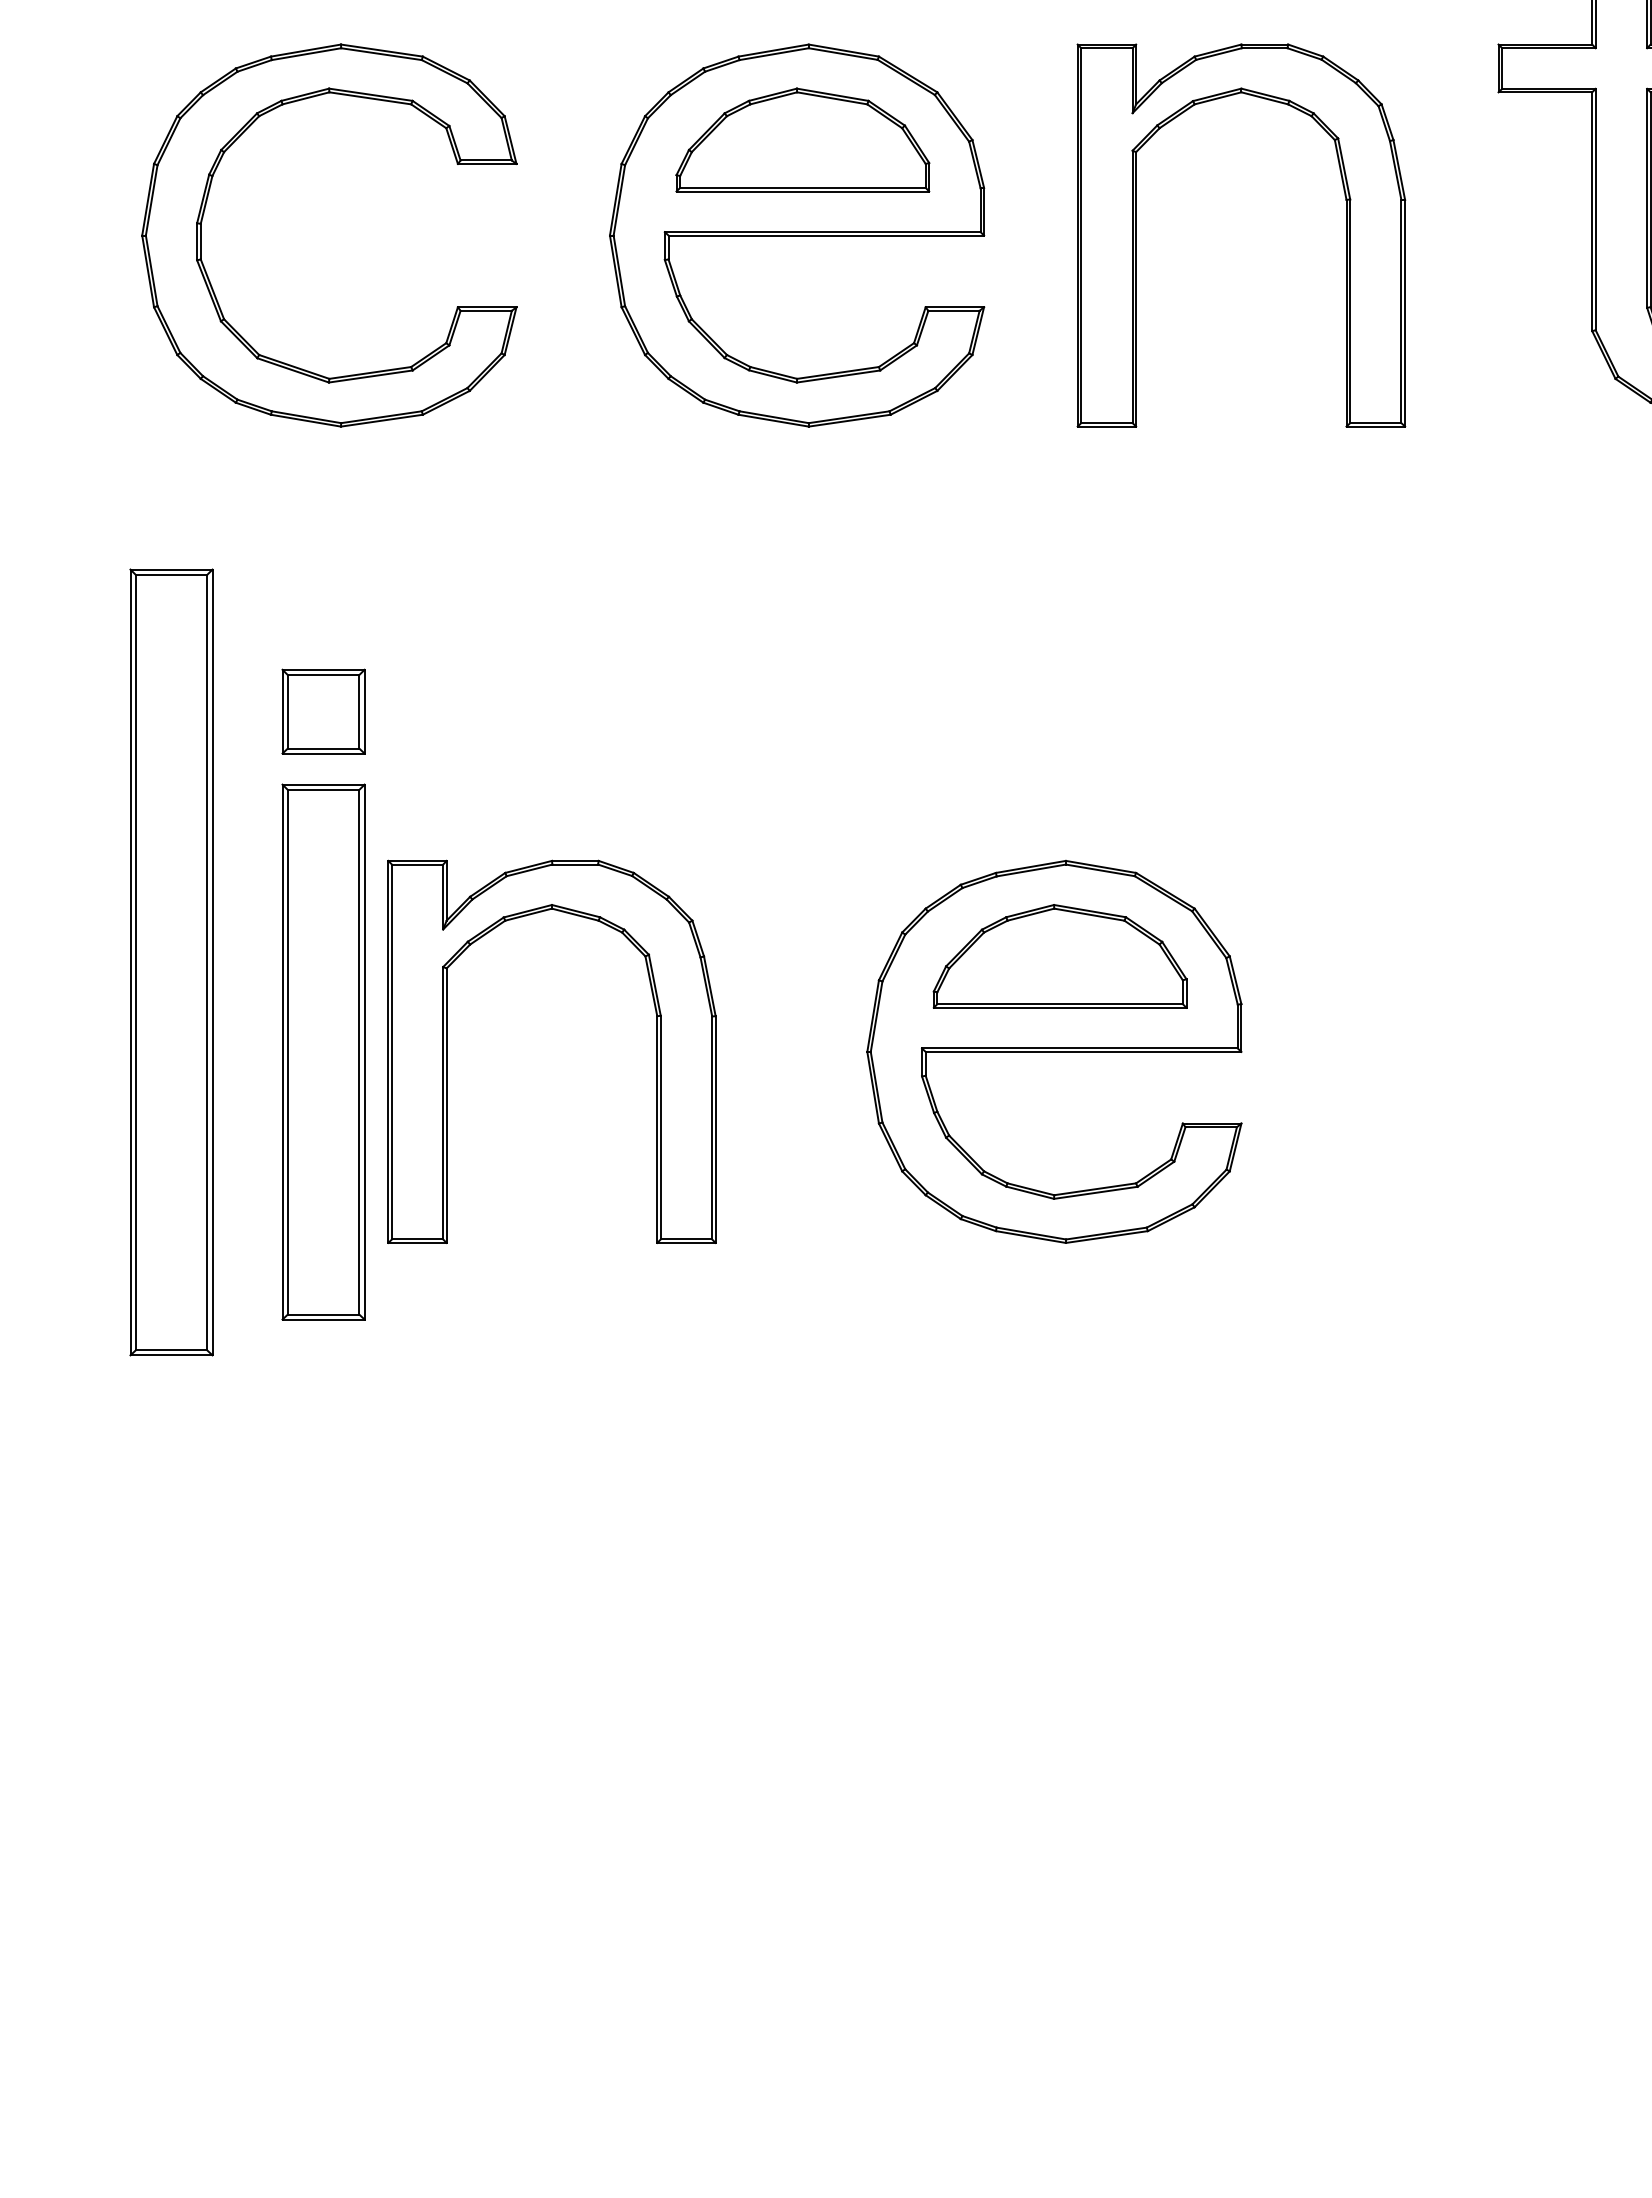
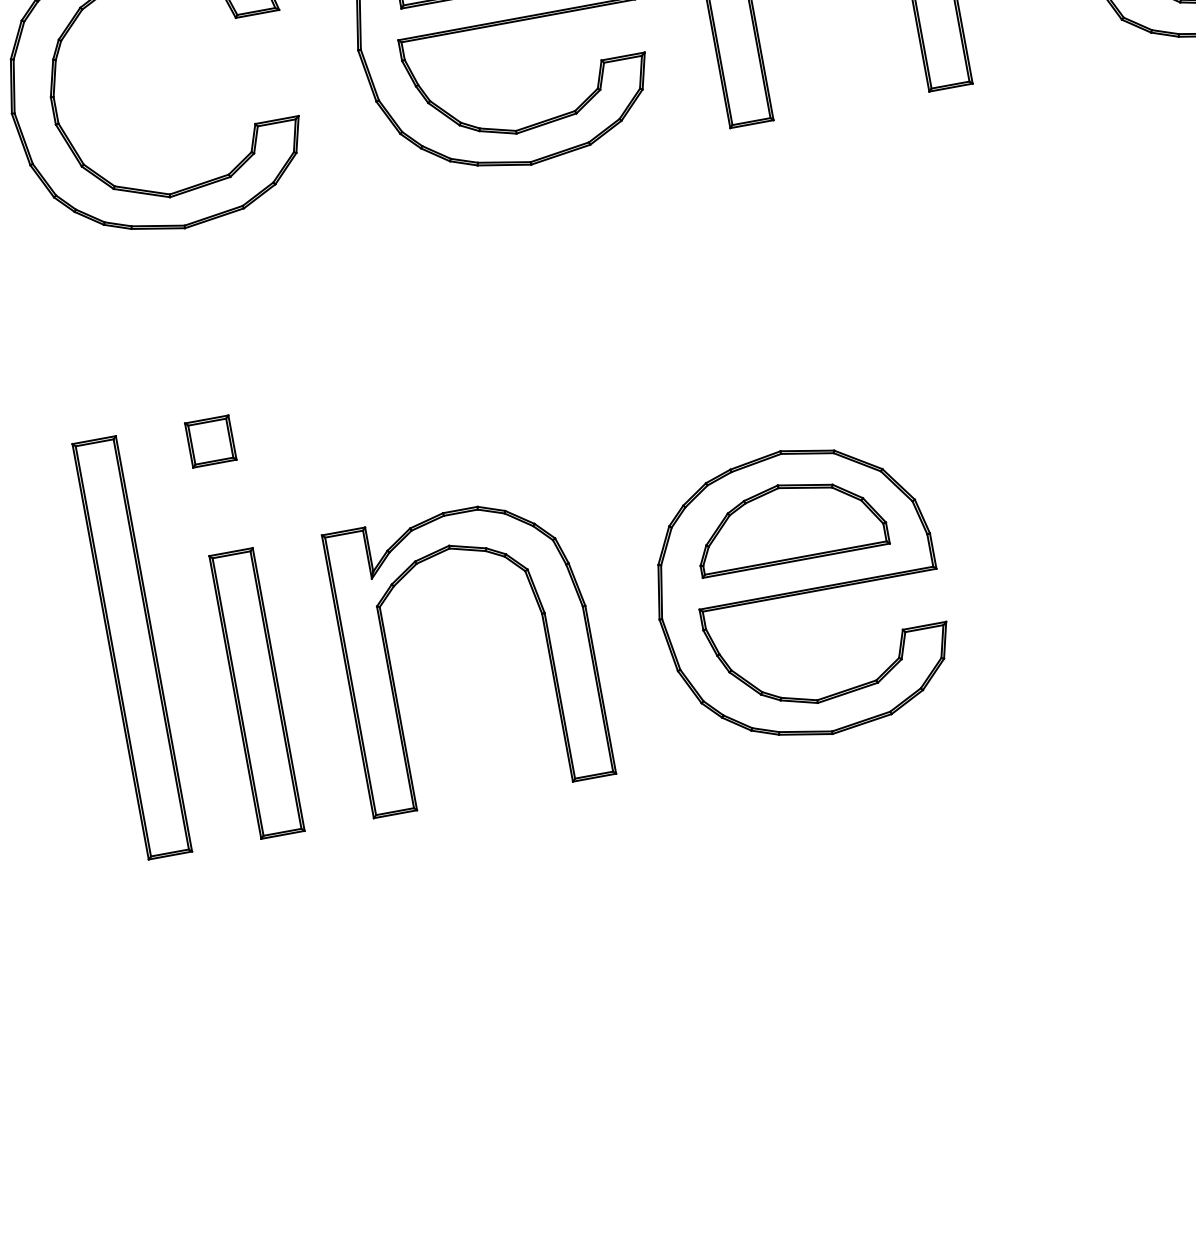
part: (323, 711) -> (210, 441), size x0.71
part: (171, 961) -> (132, 647), size x0.71
part: (323, 1051) -> (256, 693), size x0.71
part: (447, 1051) -> (391, 668), moved

